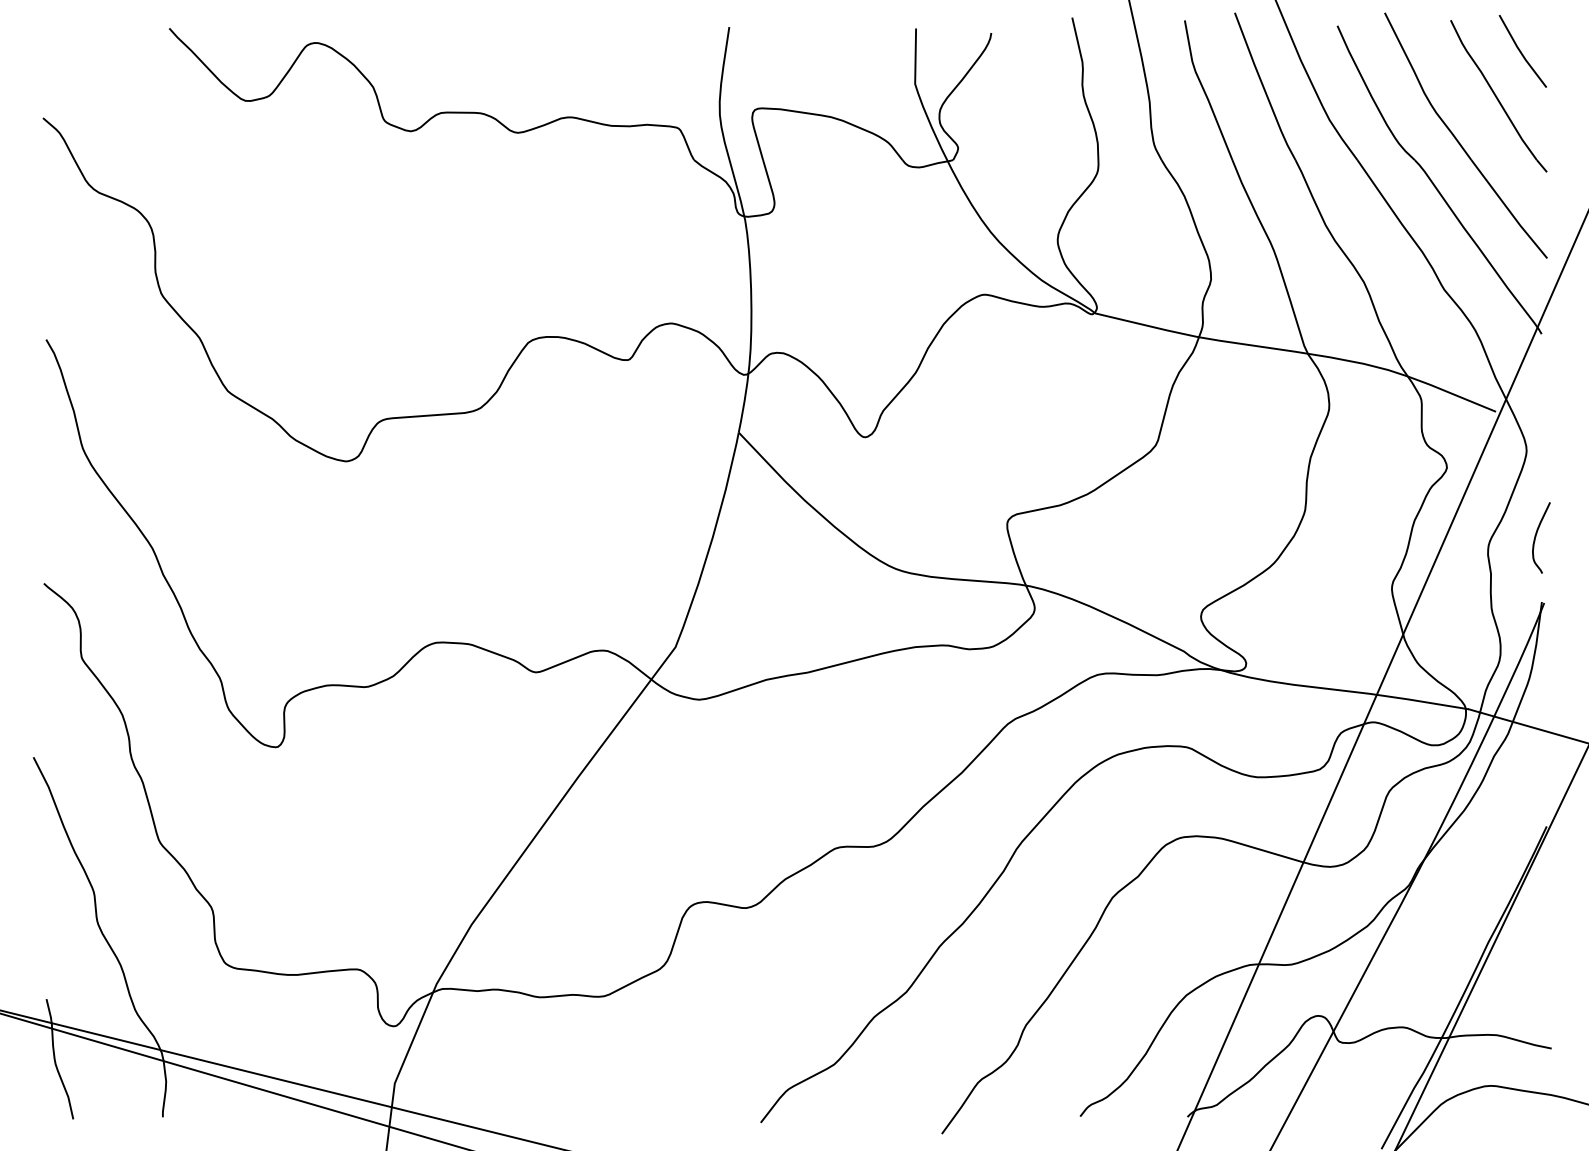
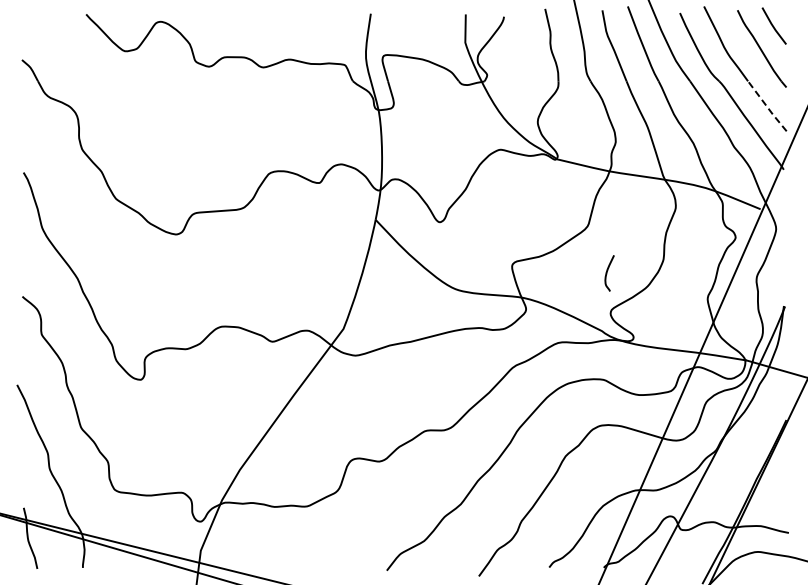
line: (1509, 209) -> (767, 106), solid -> dashed
curve: (1537, 538) -> (607, 273), moved

